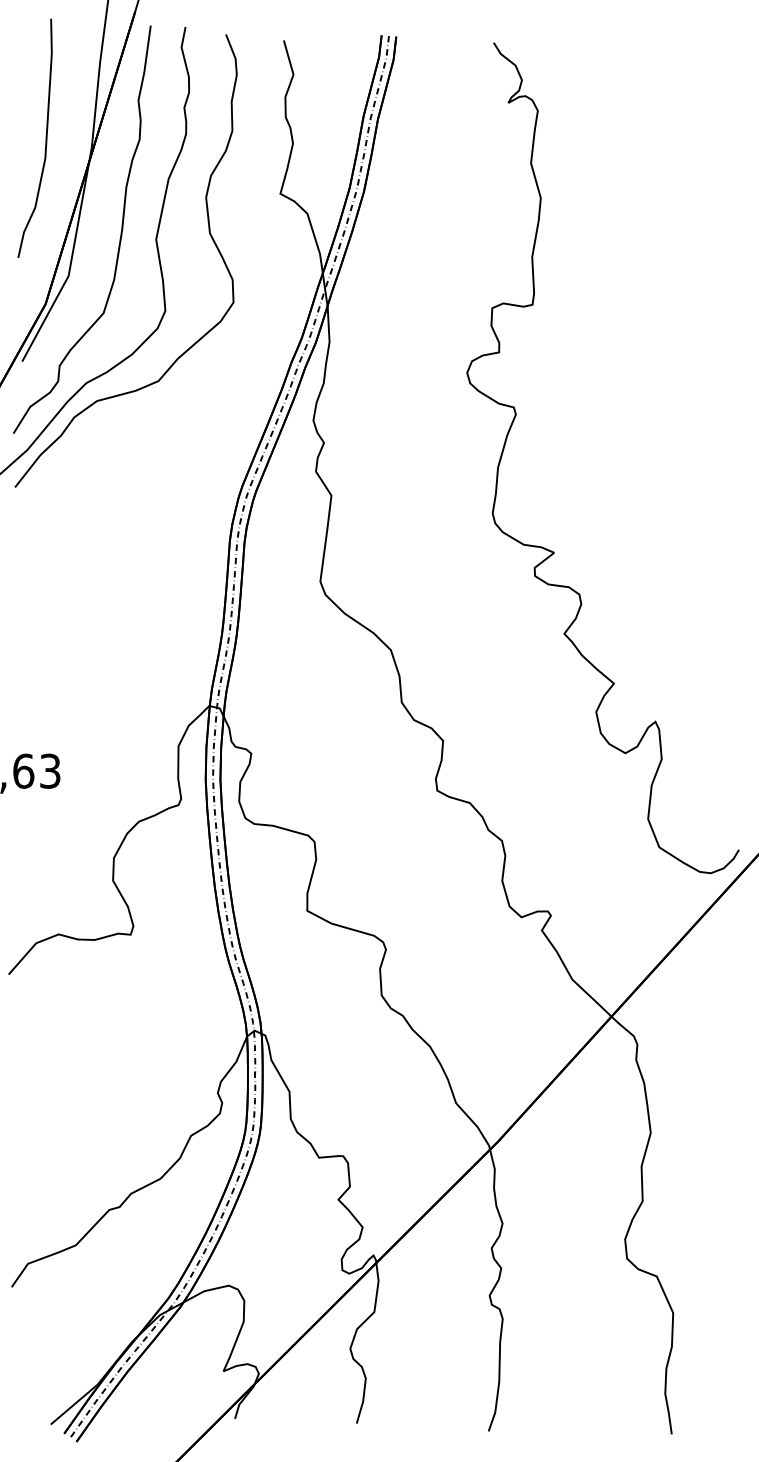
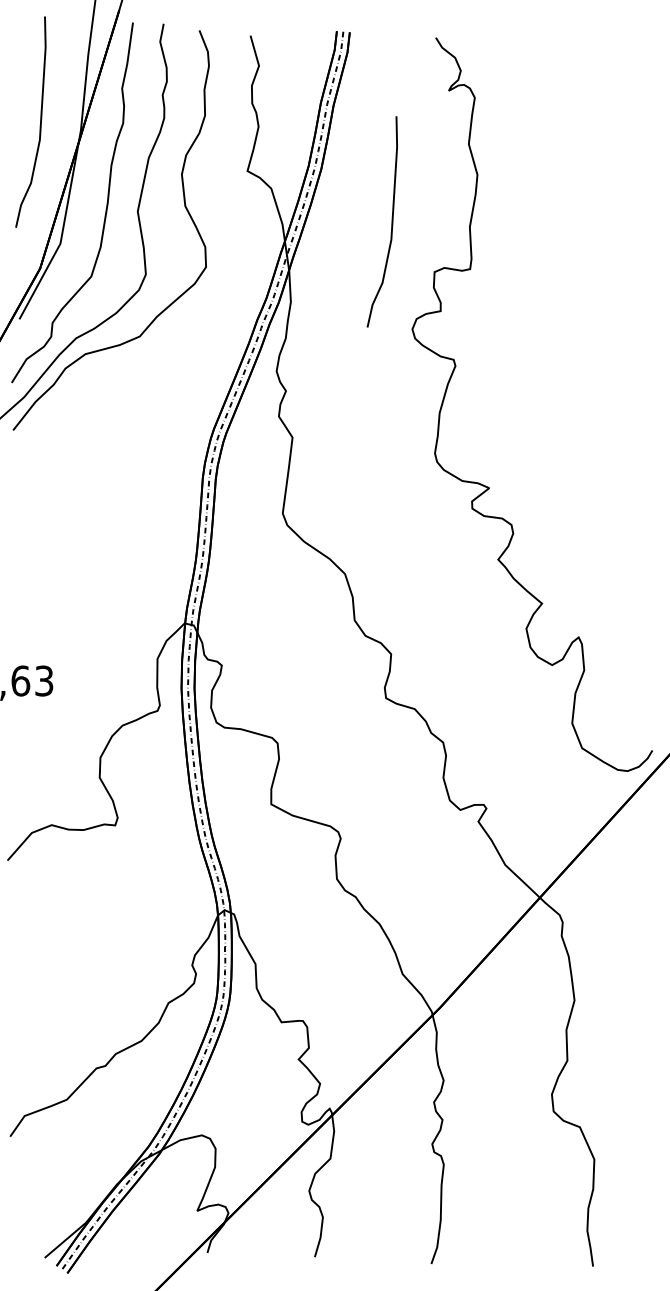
curve: (443, 250) -> (391, 221), added

